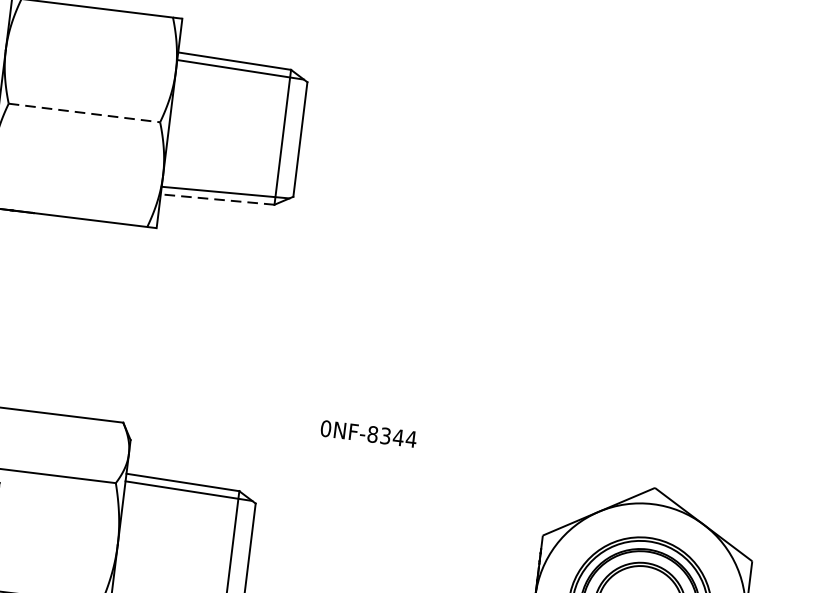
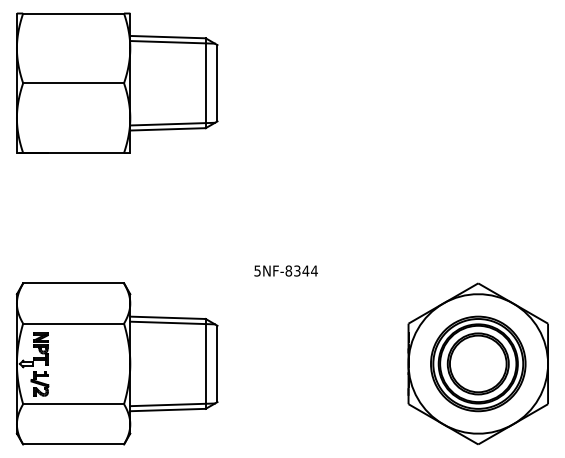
line: (85, 113) -> (74, 83), dashed -> solid
line: (218, 199) -> (168, 129), dashed -> solid
text: (325, 427) -> (257, 270), 0NF-8344 -> 5NF-8344

